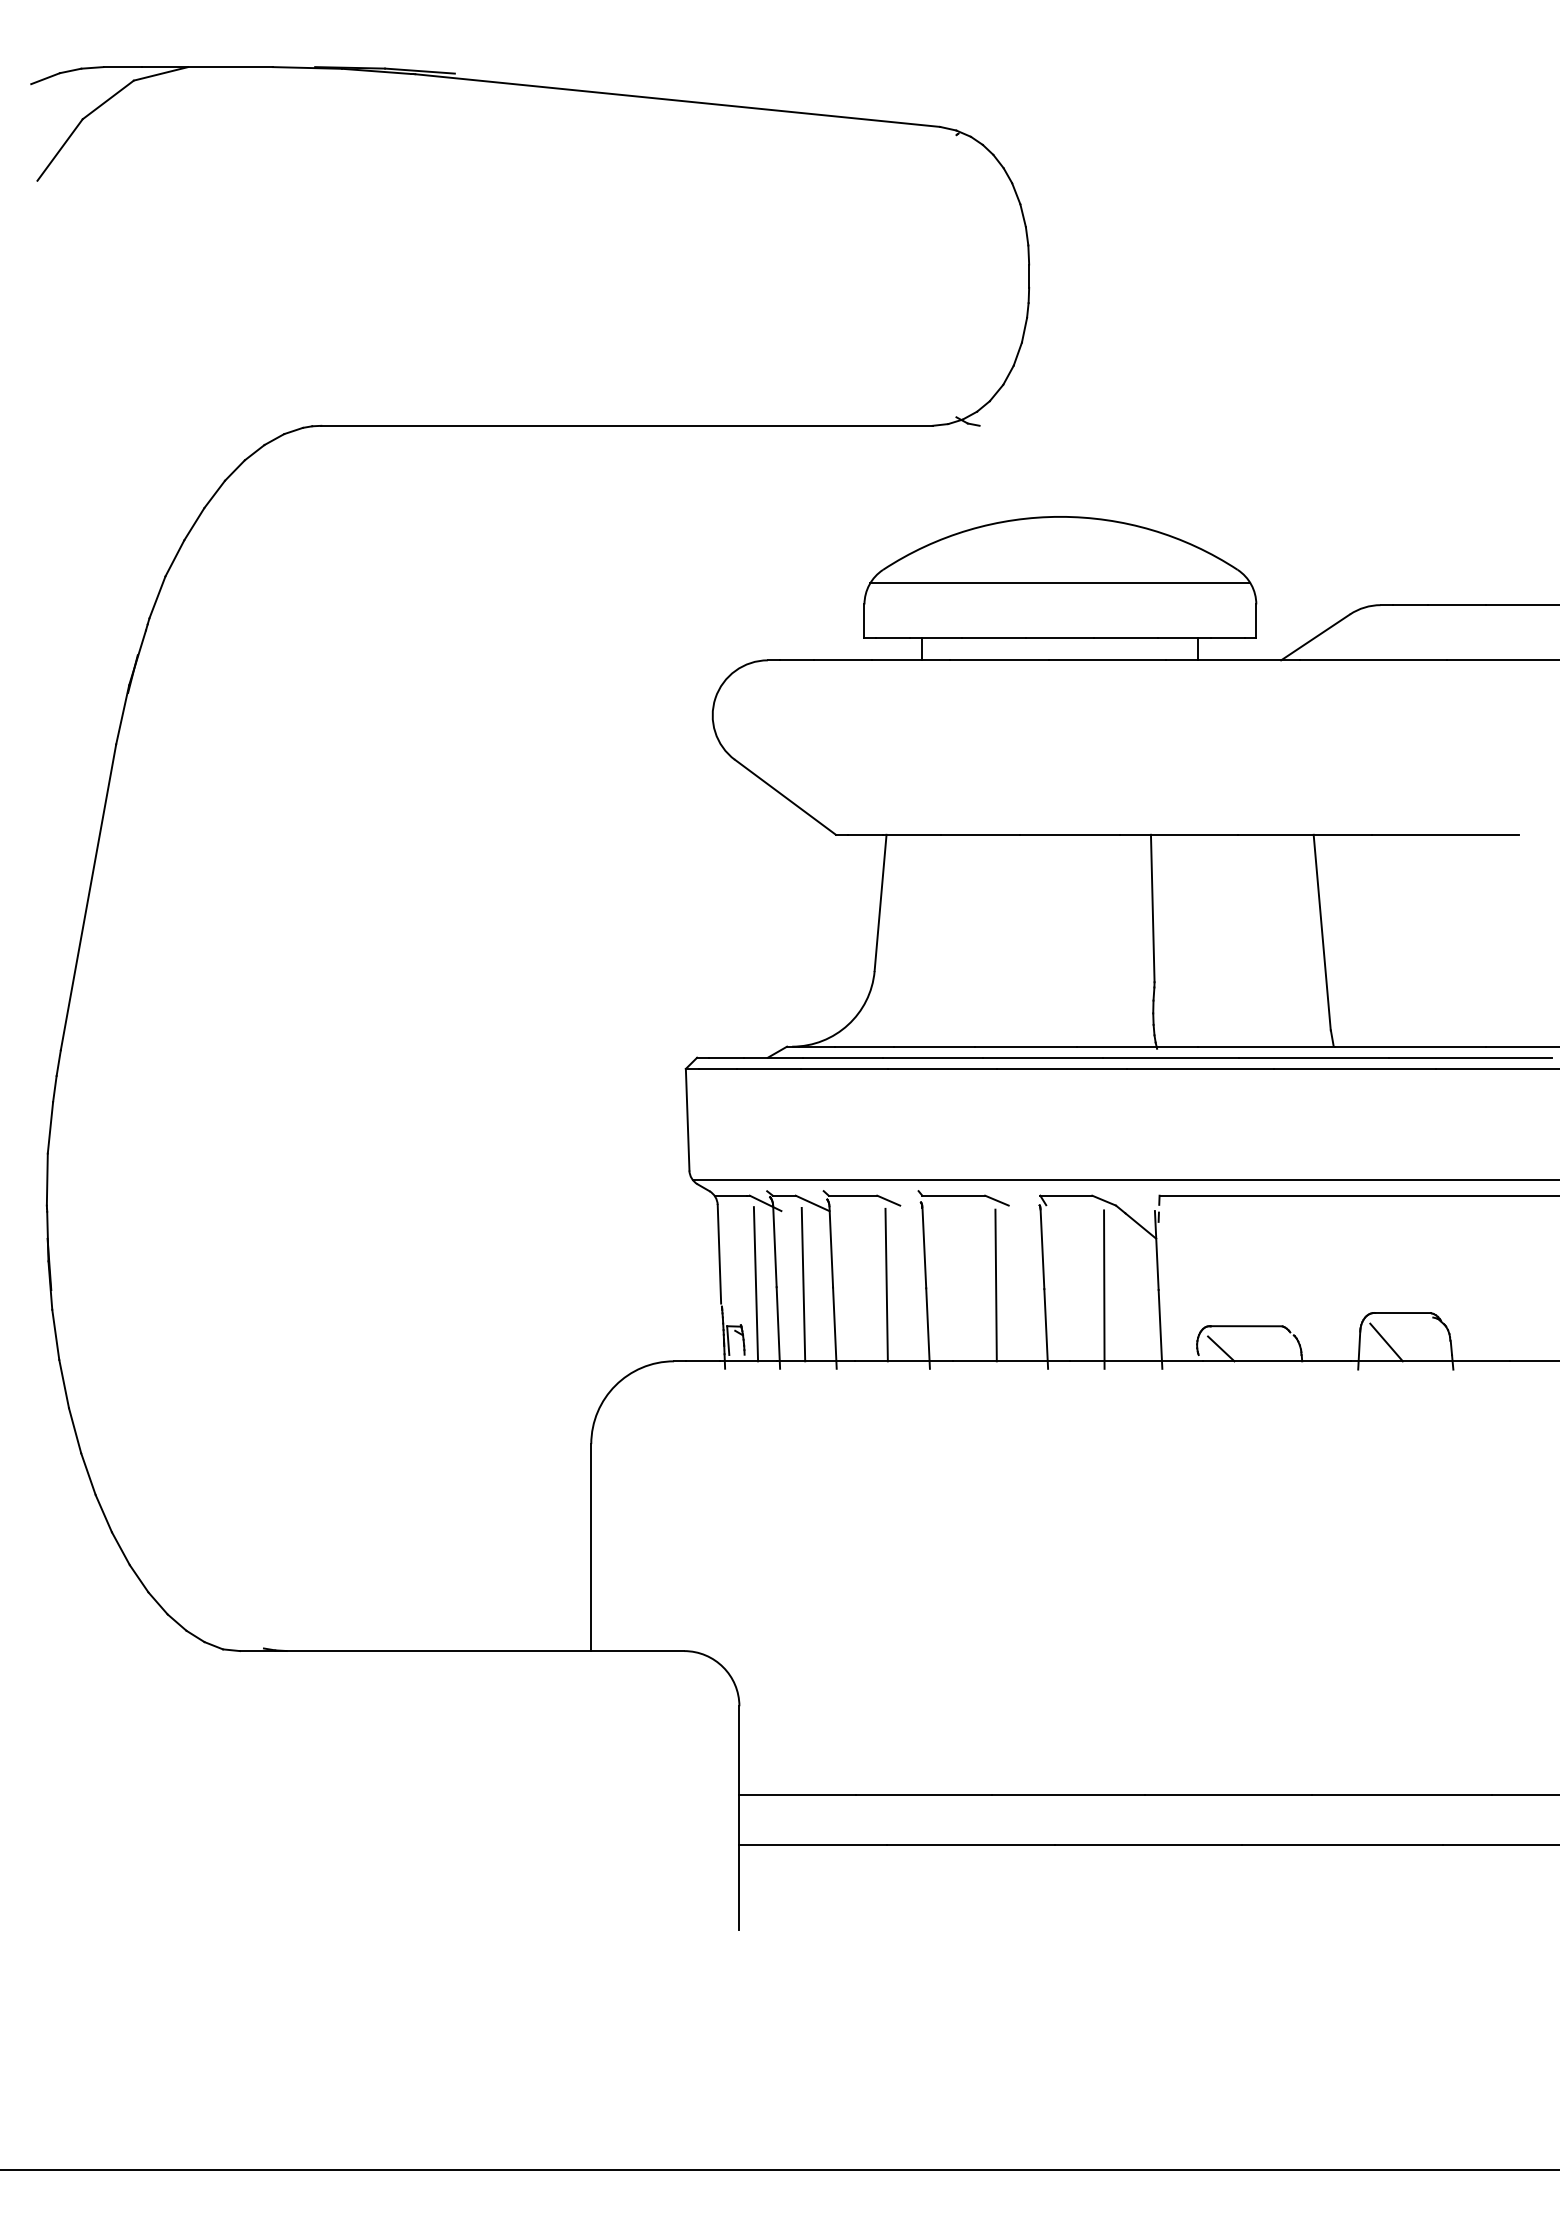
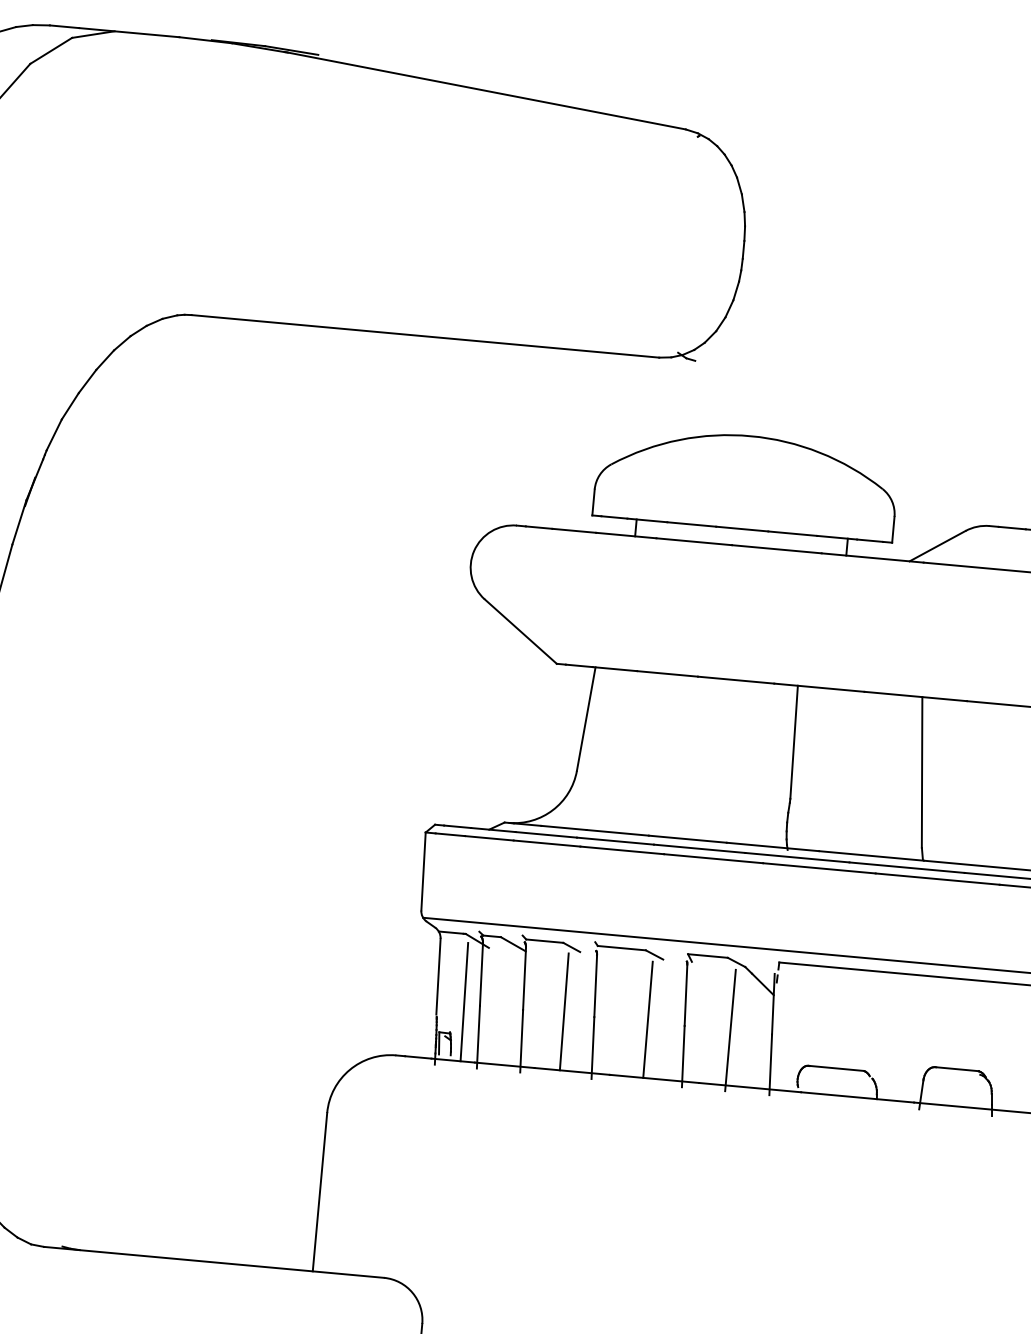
line: (1060, 583) -> (746, 487), removed
line: (803, 1284) -> (500, 1005), removed
line: (1386, 1342) -> (942, 1090), removed
line: (1221, 1348) -> (816, 1083), removed

